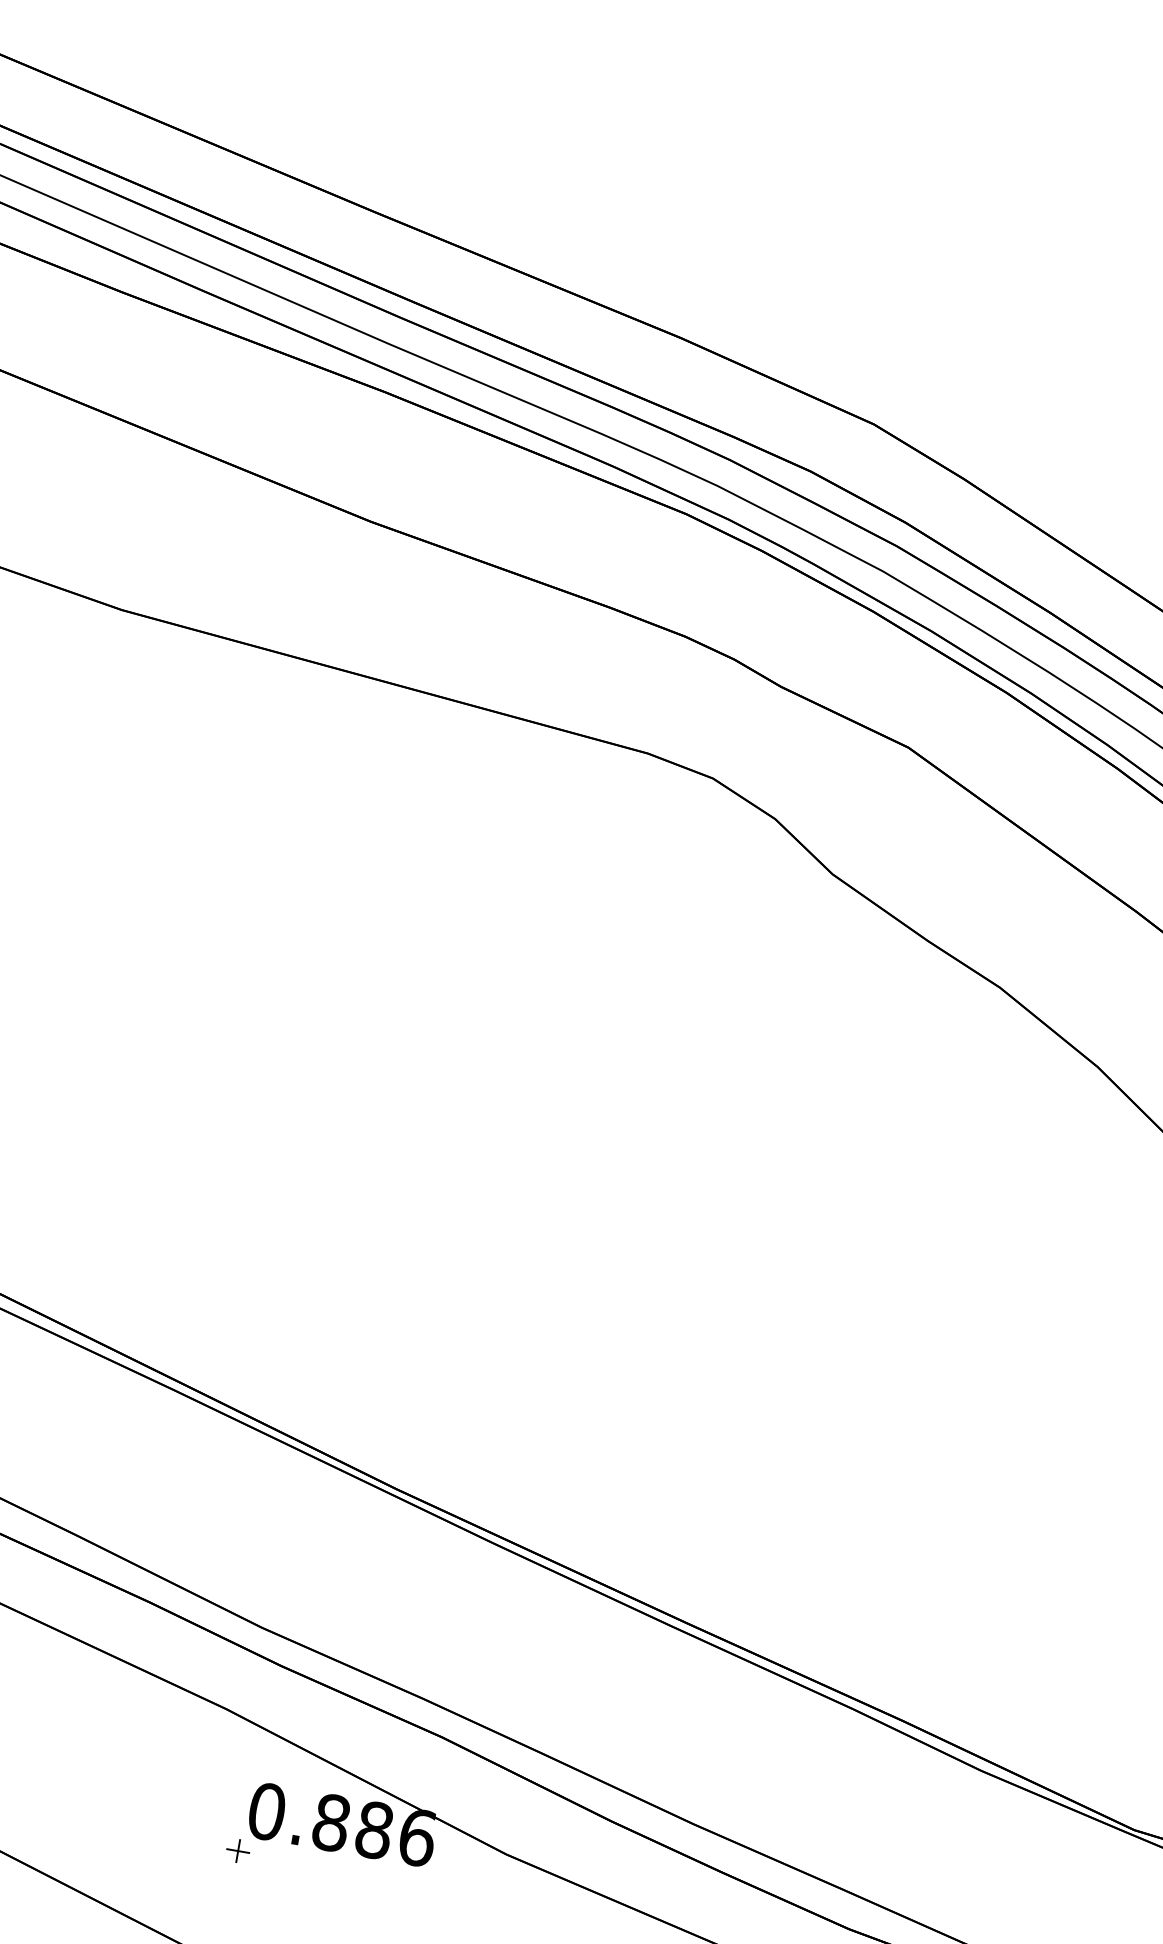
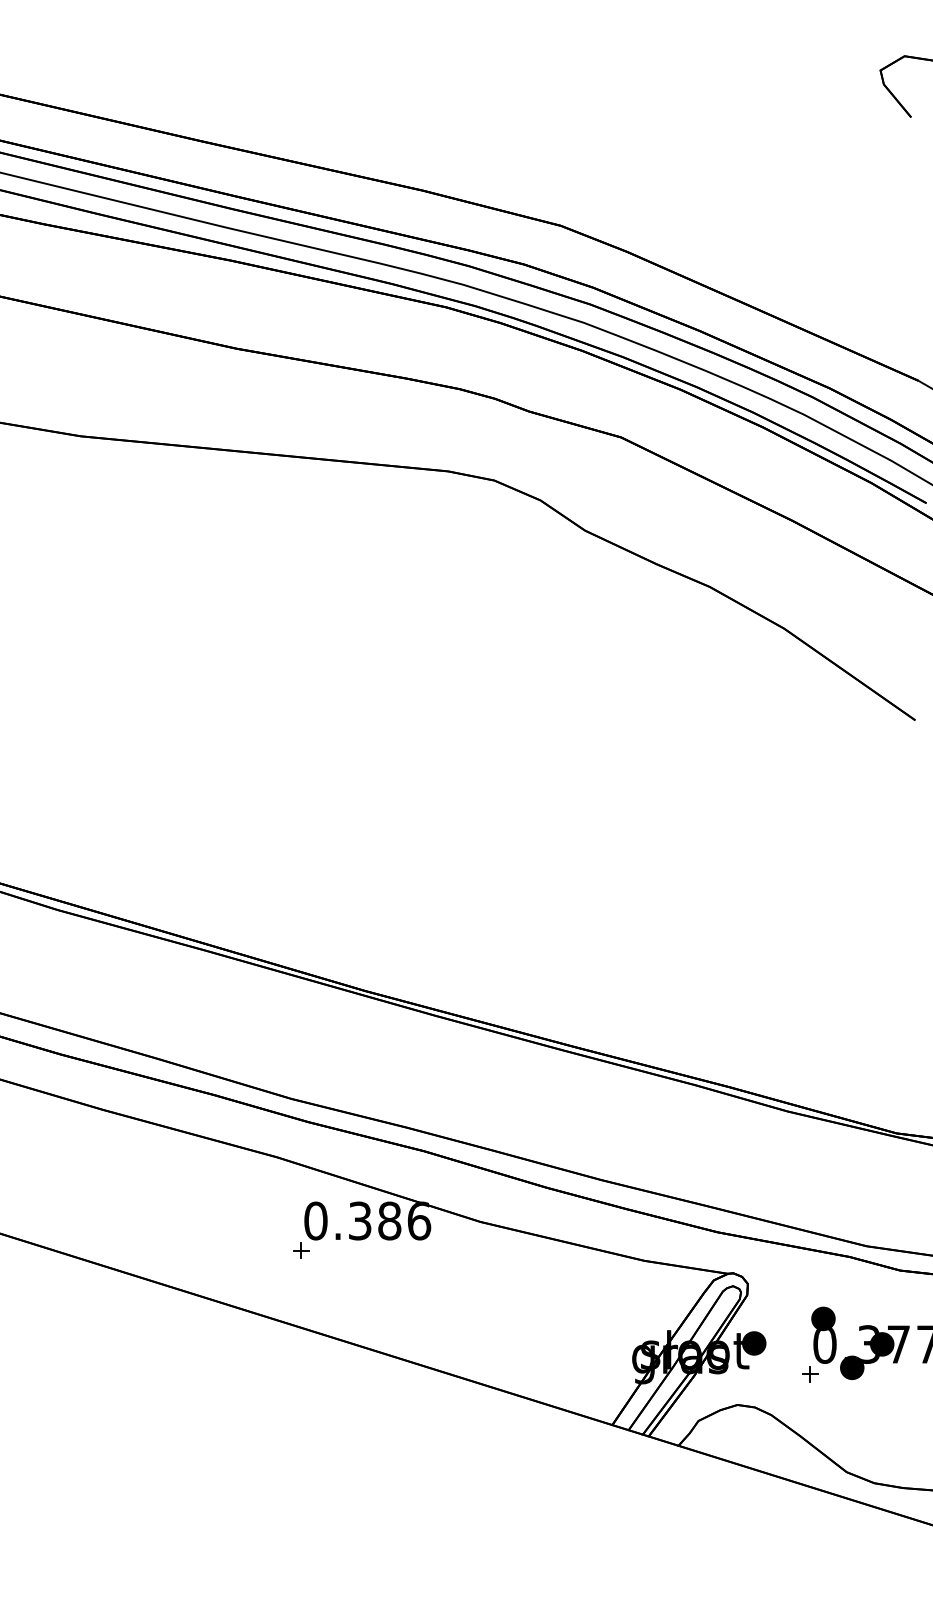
text: (330, 1821) -> (359, 1220), 0.886 -> 0.386

